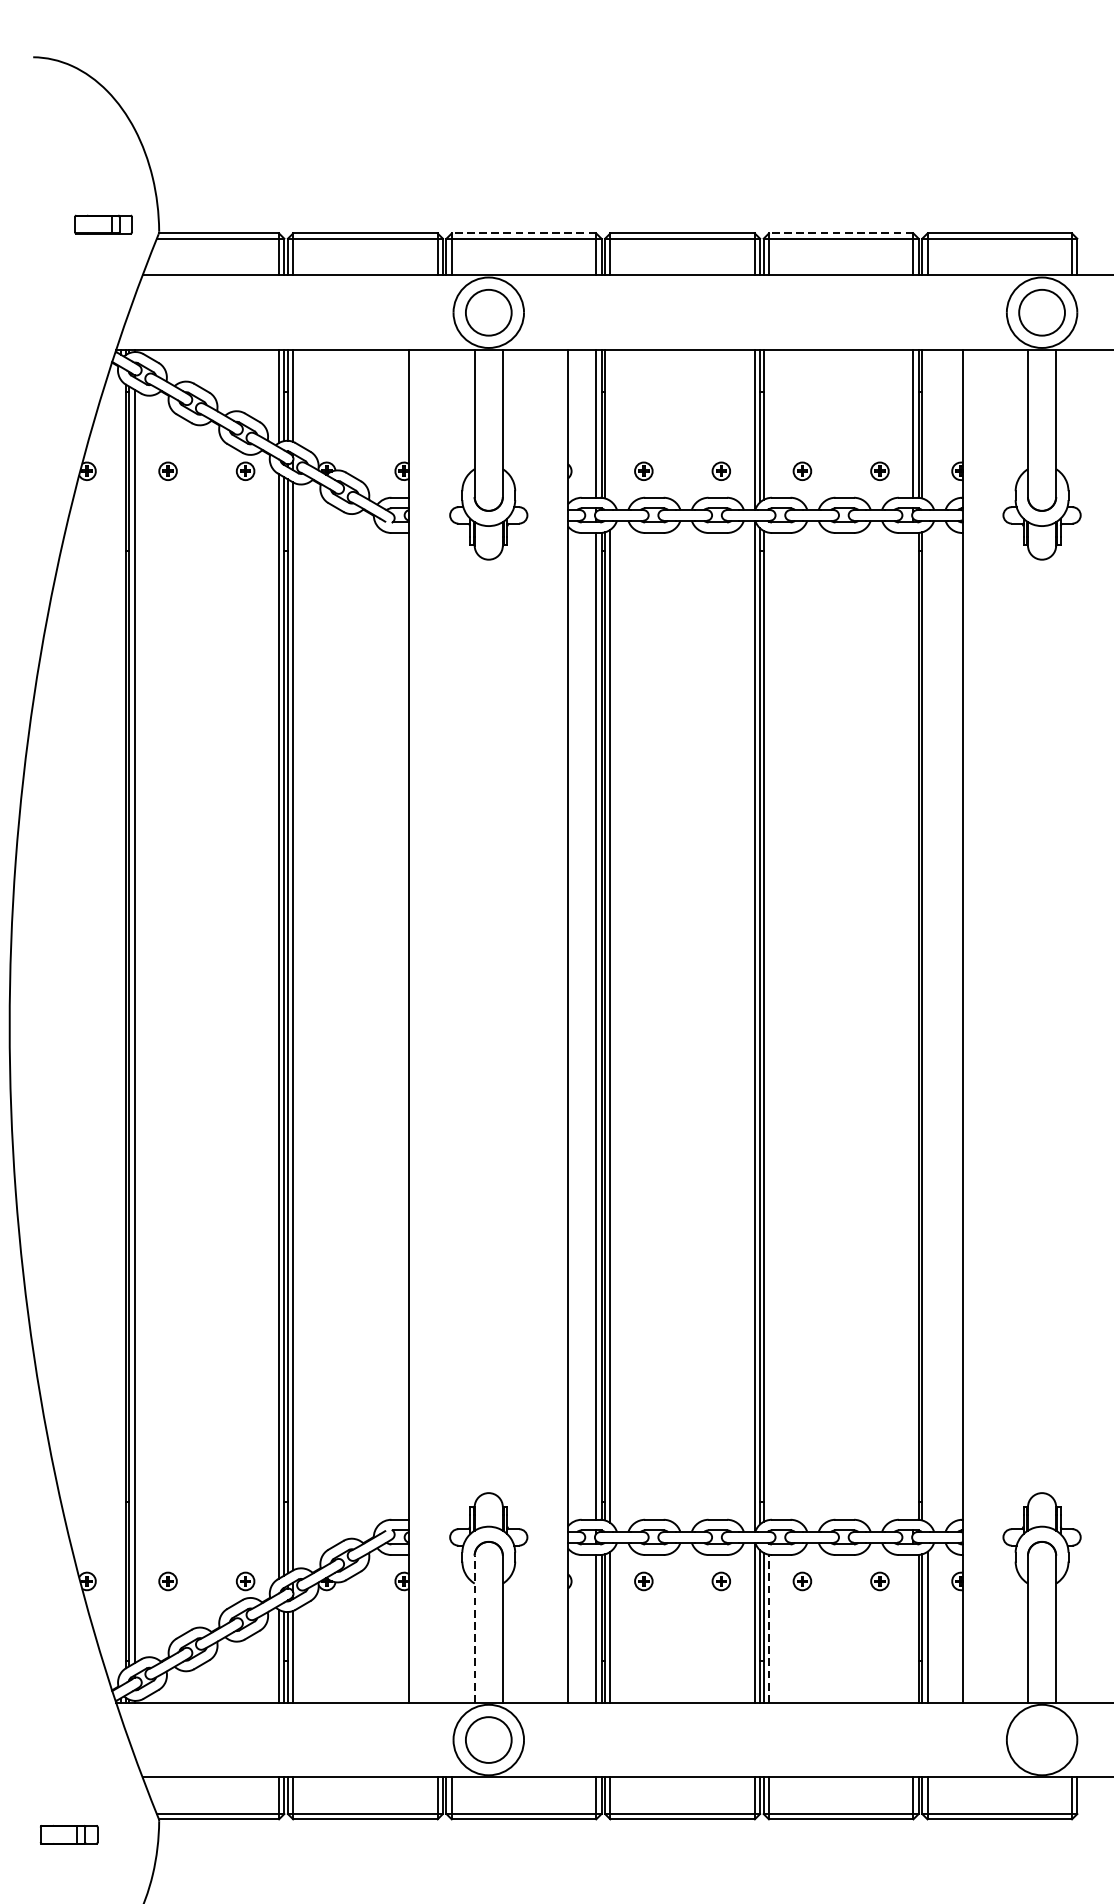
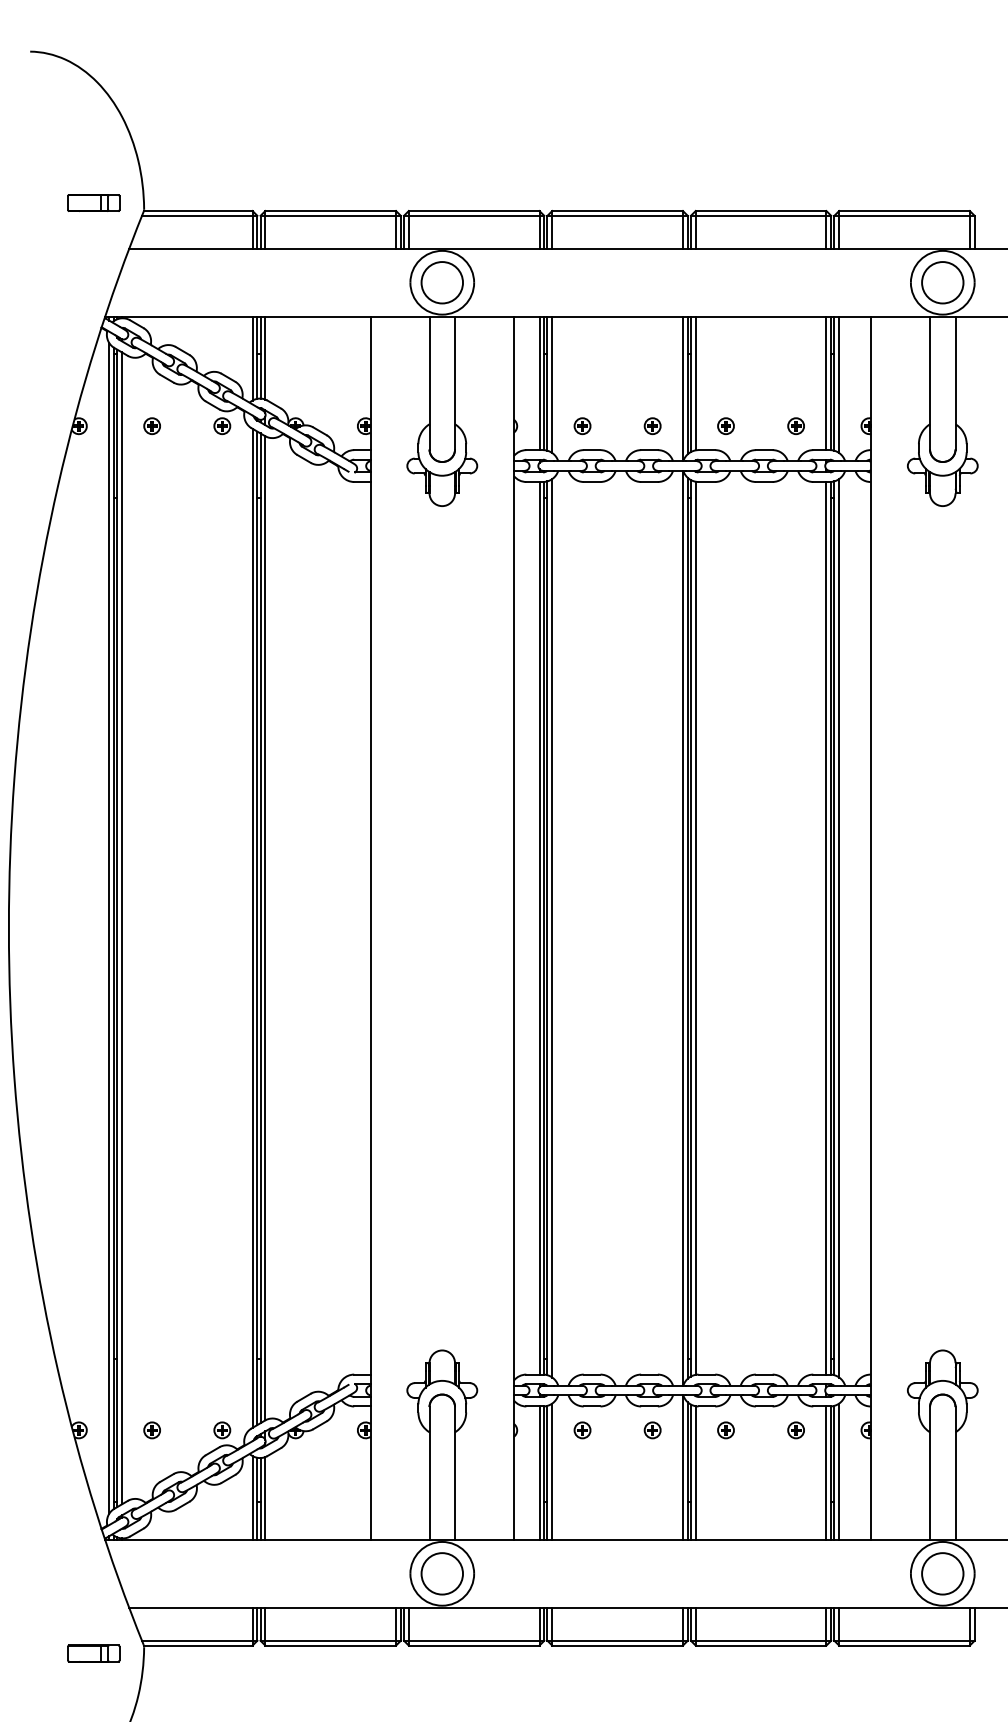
line: (523, 233) -> (473, 211), dashed -> solid
line: (840, 233) -> (760, 211), dashed -> solid
line: (768, 424) -> (695, 383), added
line: (610, 425) -> (552, 384), added
line: (927, 425) -> (839, 384), added
line: (120, 1025) -> (109, 927), added
line: (768, 1025) -> (695, 927), added
line: (913, 1026) -> (826, 928), added
line: (927, 1026) -> (839, 928), added
line: (474, 1629) -> (429, 1473), dashed -> solid
line: (768, 1629) -> (695, 1473), dashed -> solid
line: (913, 1629) -> (826, 1473), added
circle: (1041, 1739) -> (942, 1573), added
part: (68, 1834) -> (93, 1653), moved

